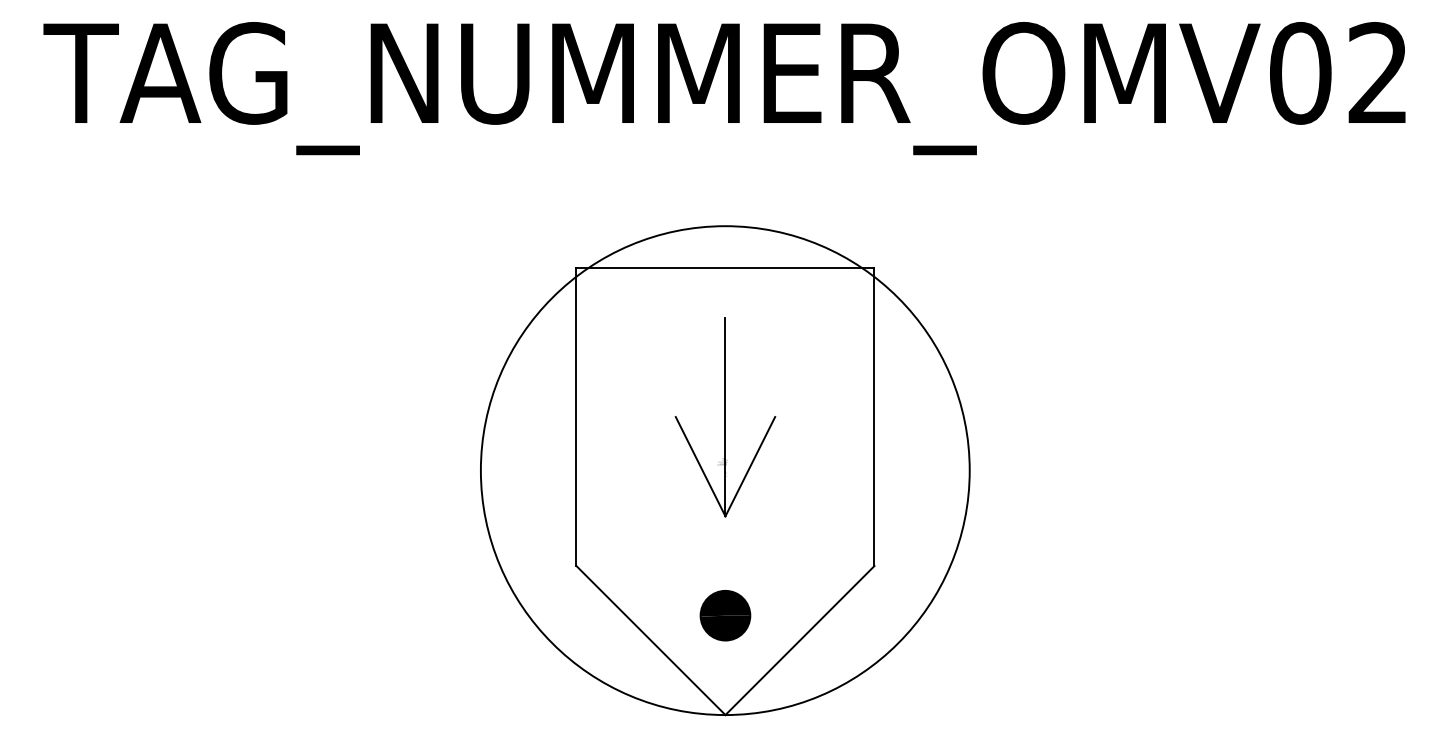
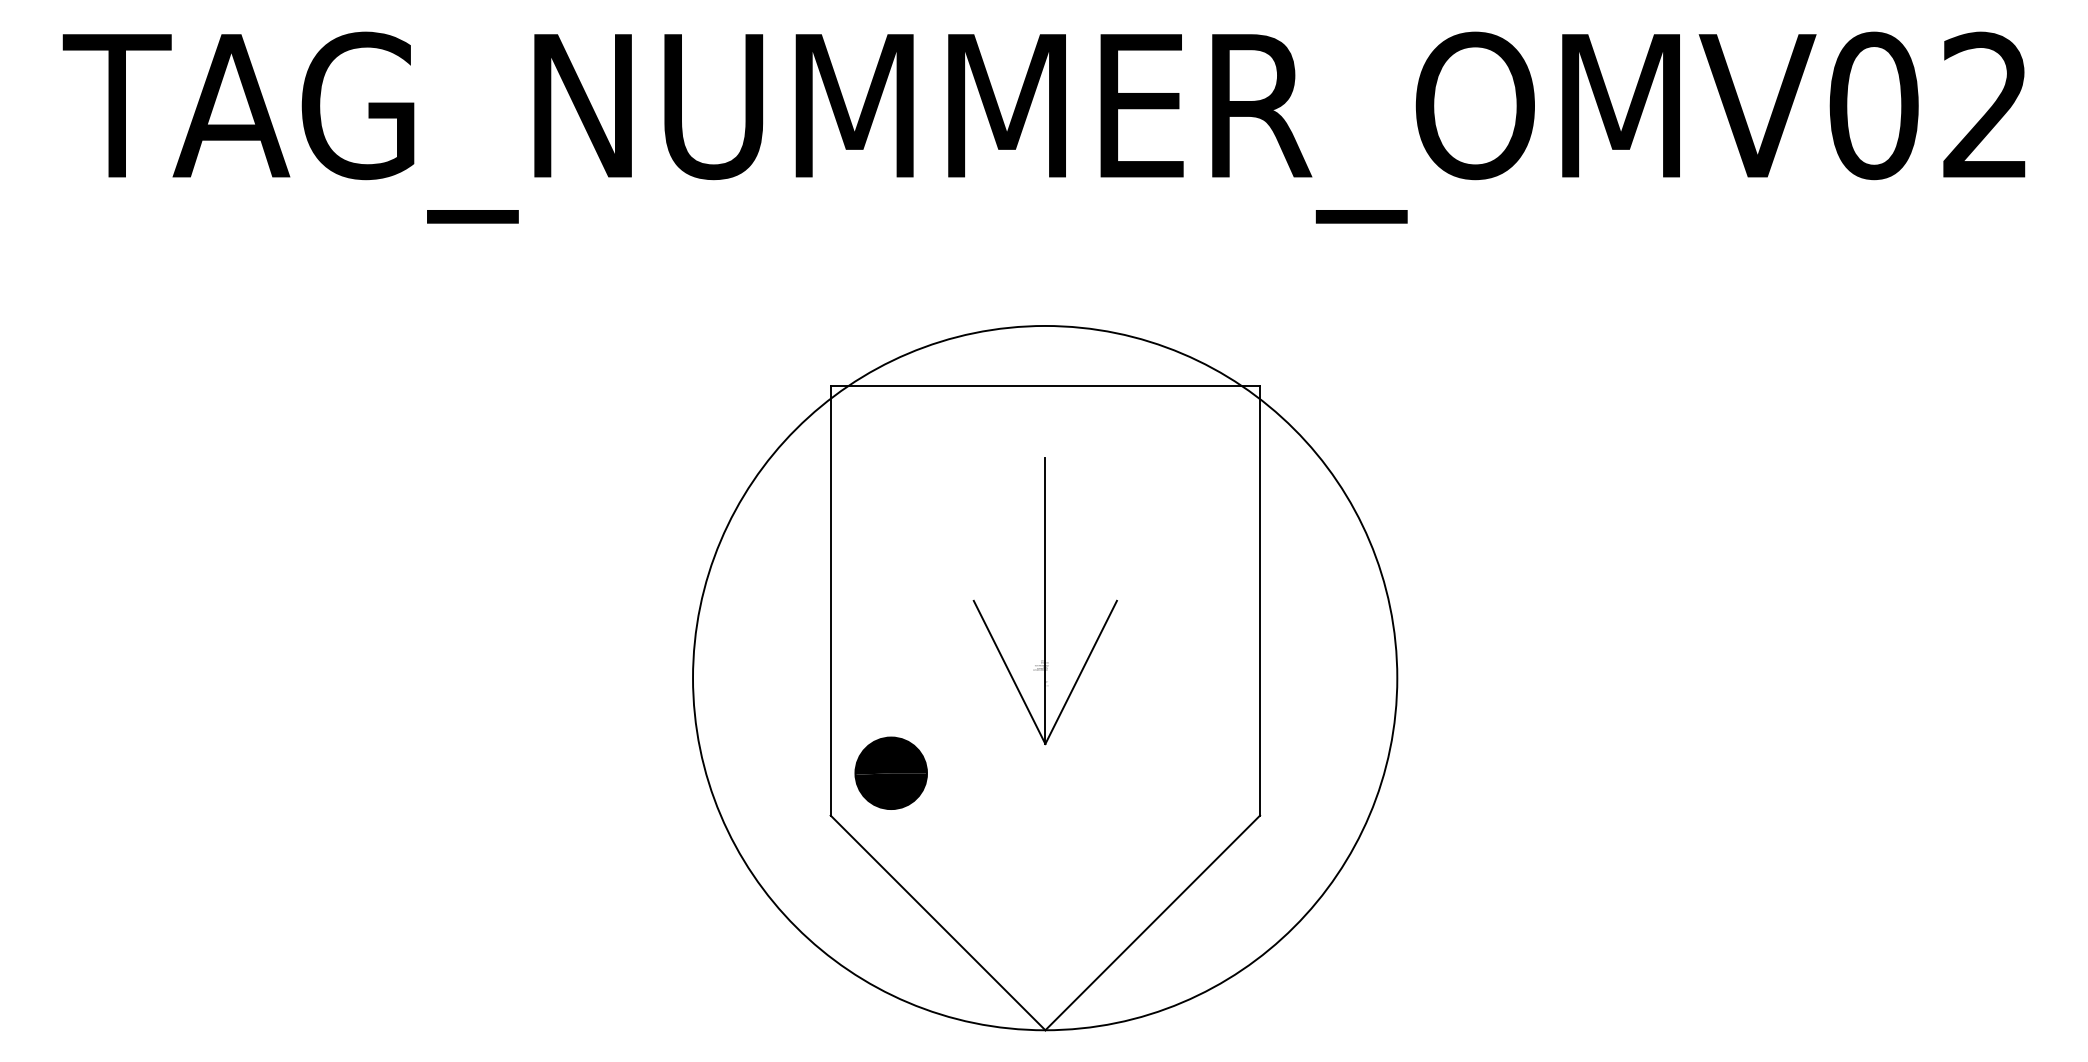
part: (725, 615) -> (891, 773), moved

